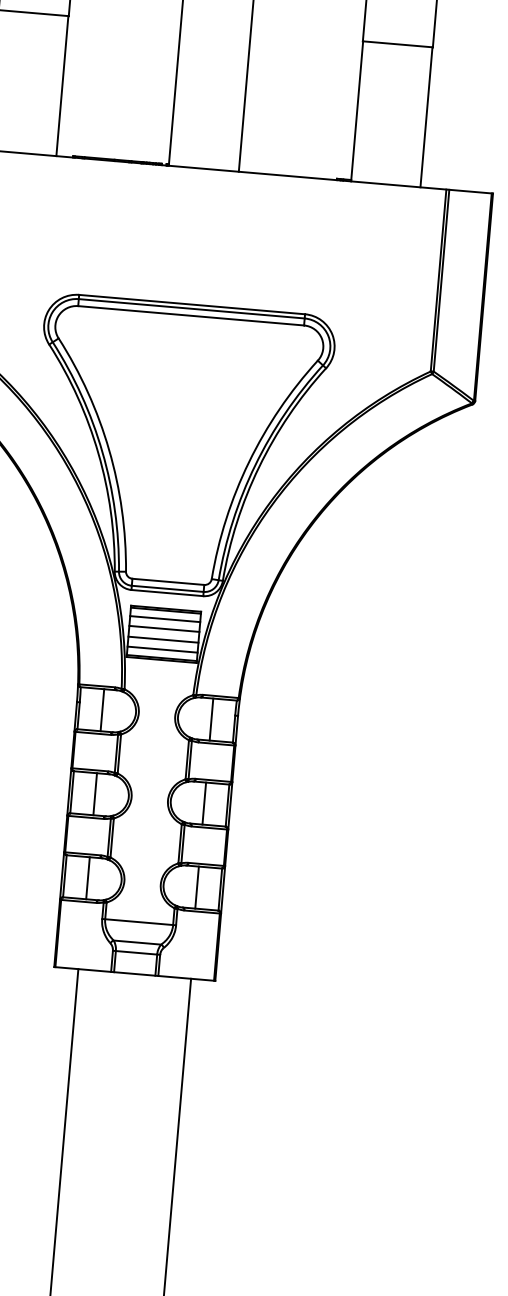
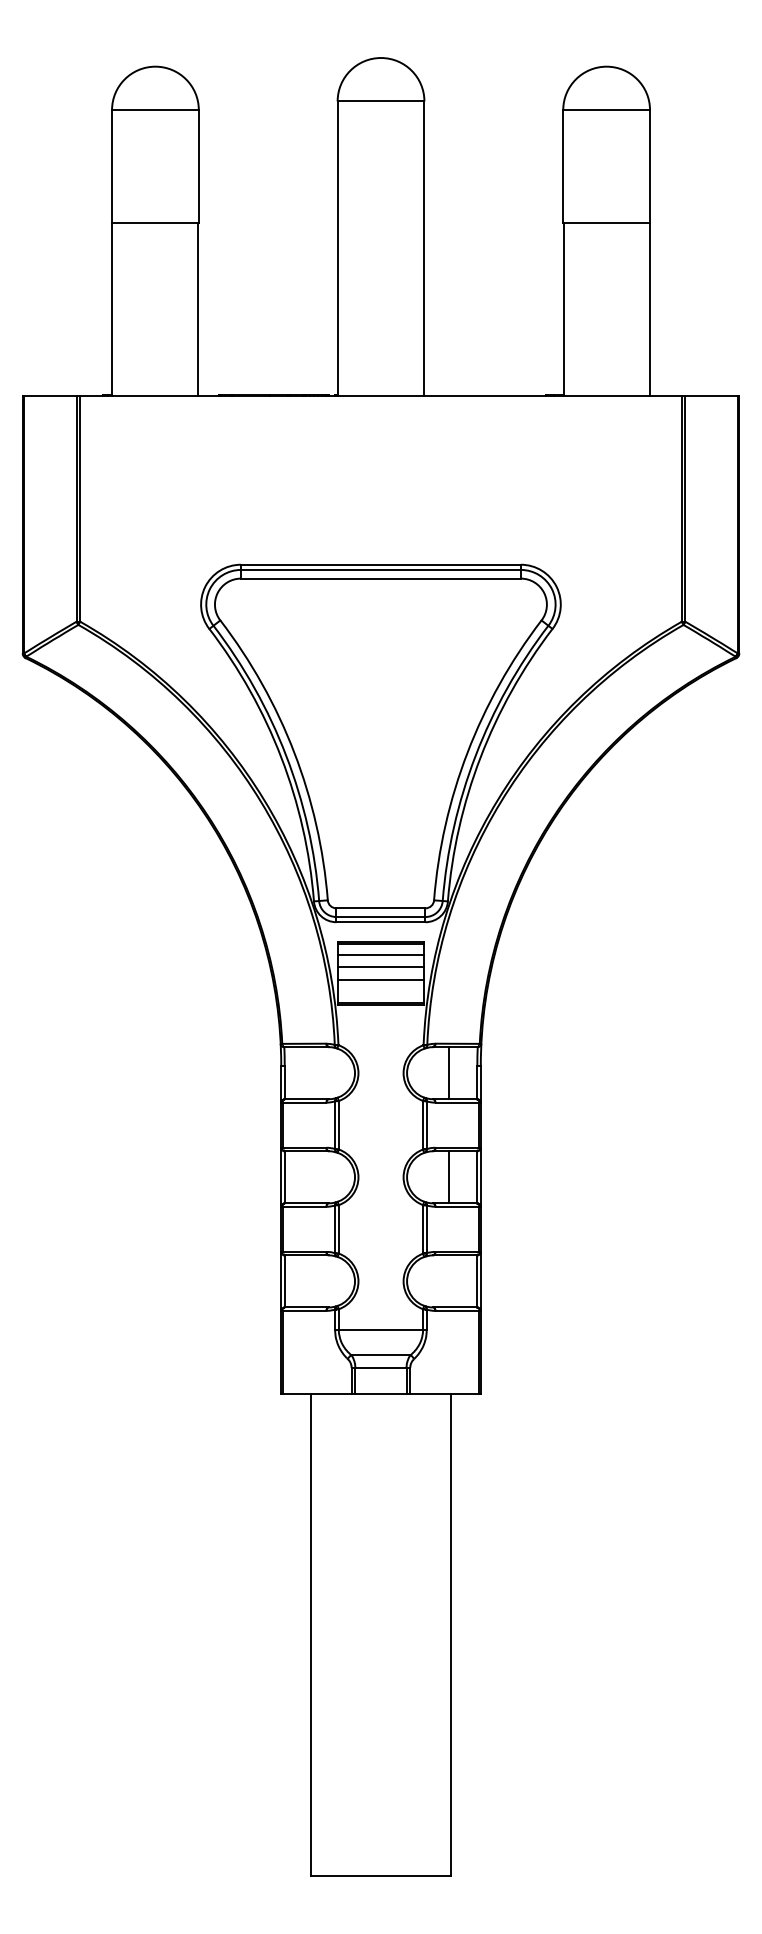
line: (162, 649) -> (380, 992), removed
line: (102, 710) -> (313, 1073), removed
line: (95, 794) -> (313, 1177), removed
line: (88, 878) -> (313, 1281), removed
line: (197, 887) -> (448, 1281), removed

